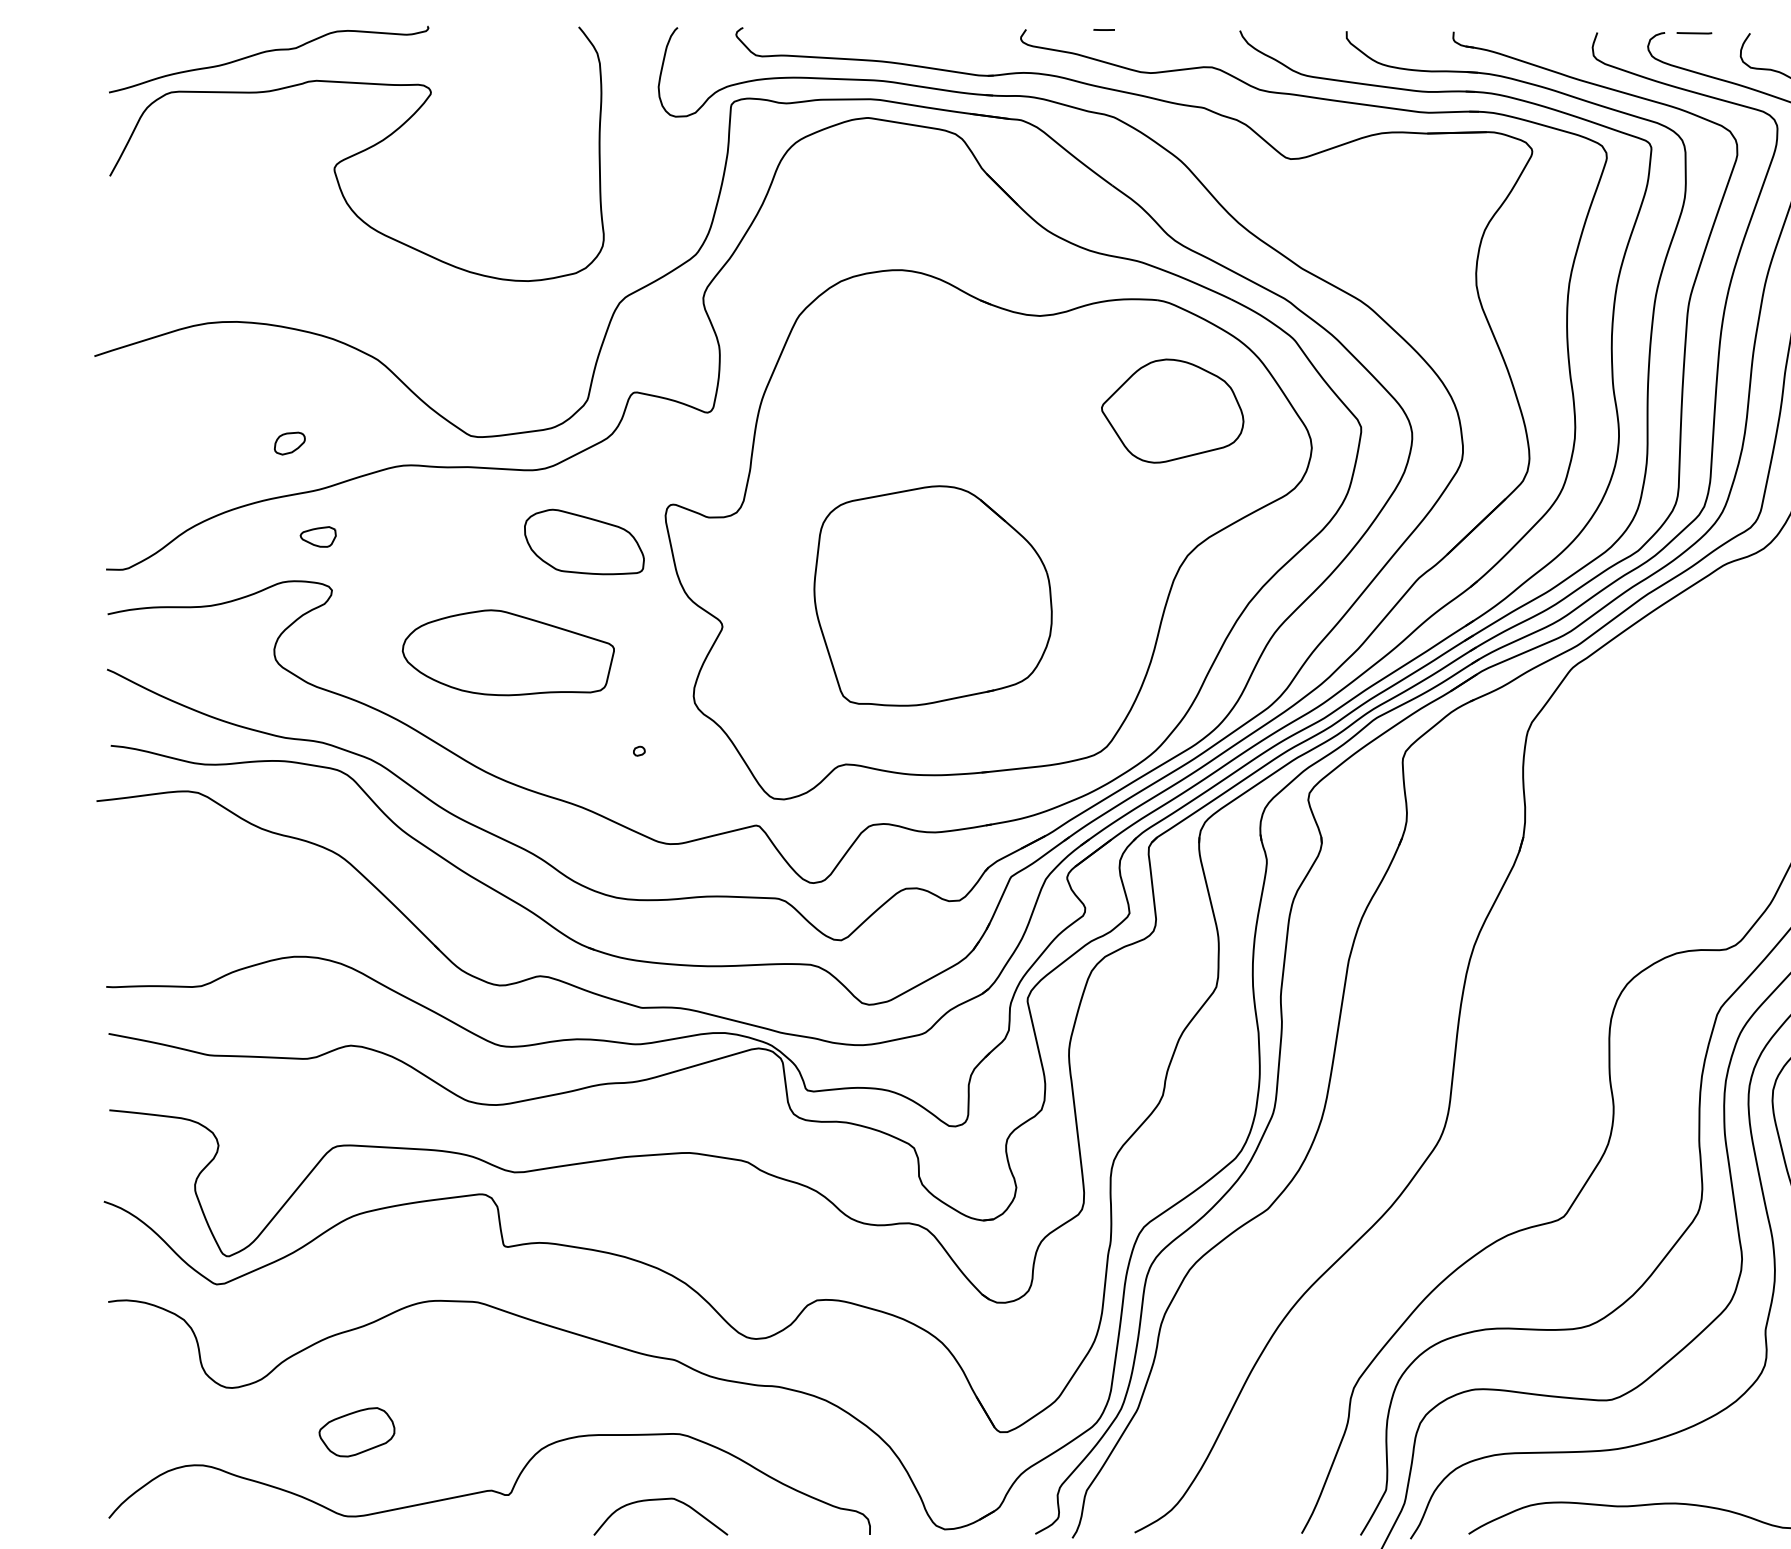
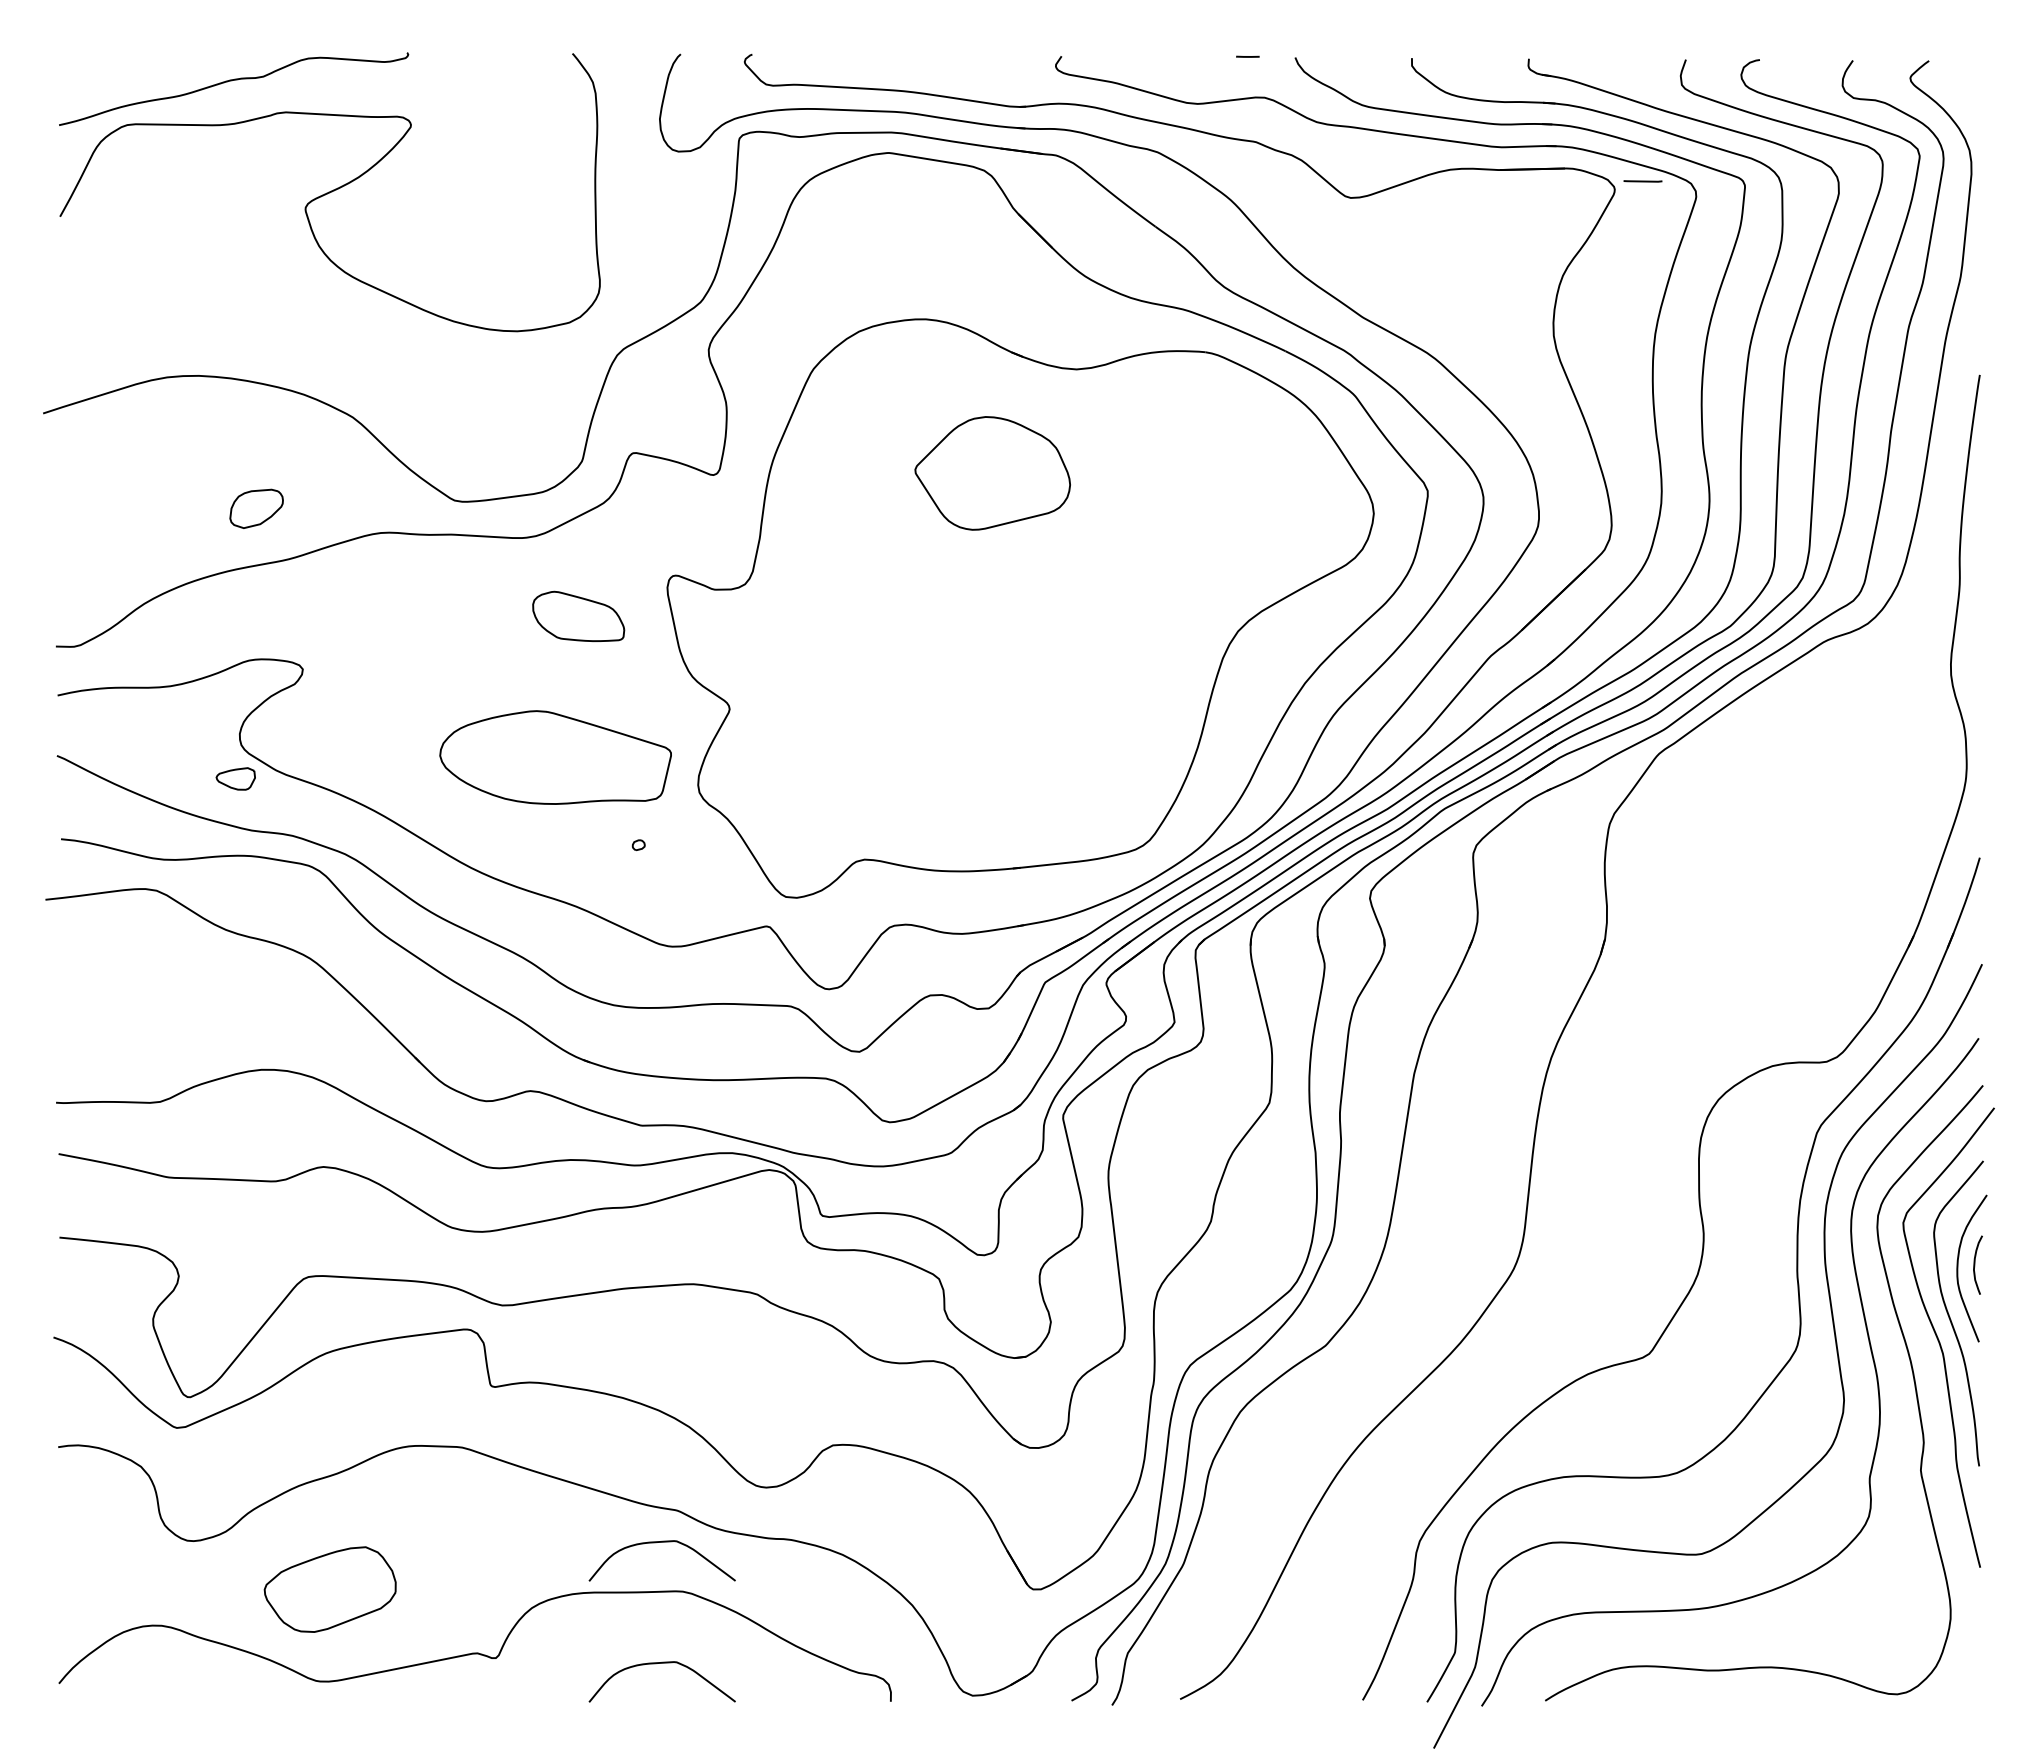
line: (1103, 29) -> (1247, 56), moved
line: (1693, 33) -> (1642, 181), moved
part: (1172, 411) -> (992, 473), moved
part: (289, 443) -> (256, 508), size x1.6
part: (317, 536) -> (235, 778), moved
part: (584, 542) -> (578, 616), size x0.7
part: (932, 596) -> (959, 675), removed
part: (508, 652) -> (555, 757), moved
curve: (655, 1390) -> (656, 1543), added
part: (356, 1432) -> (329, 1589), size x1.6

